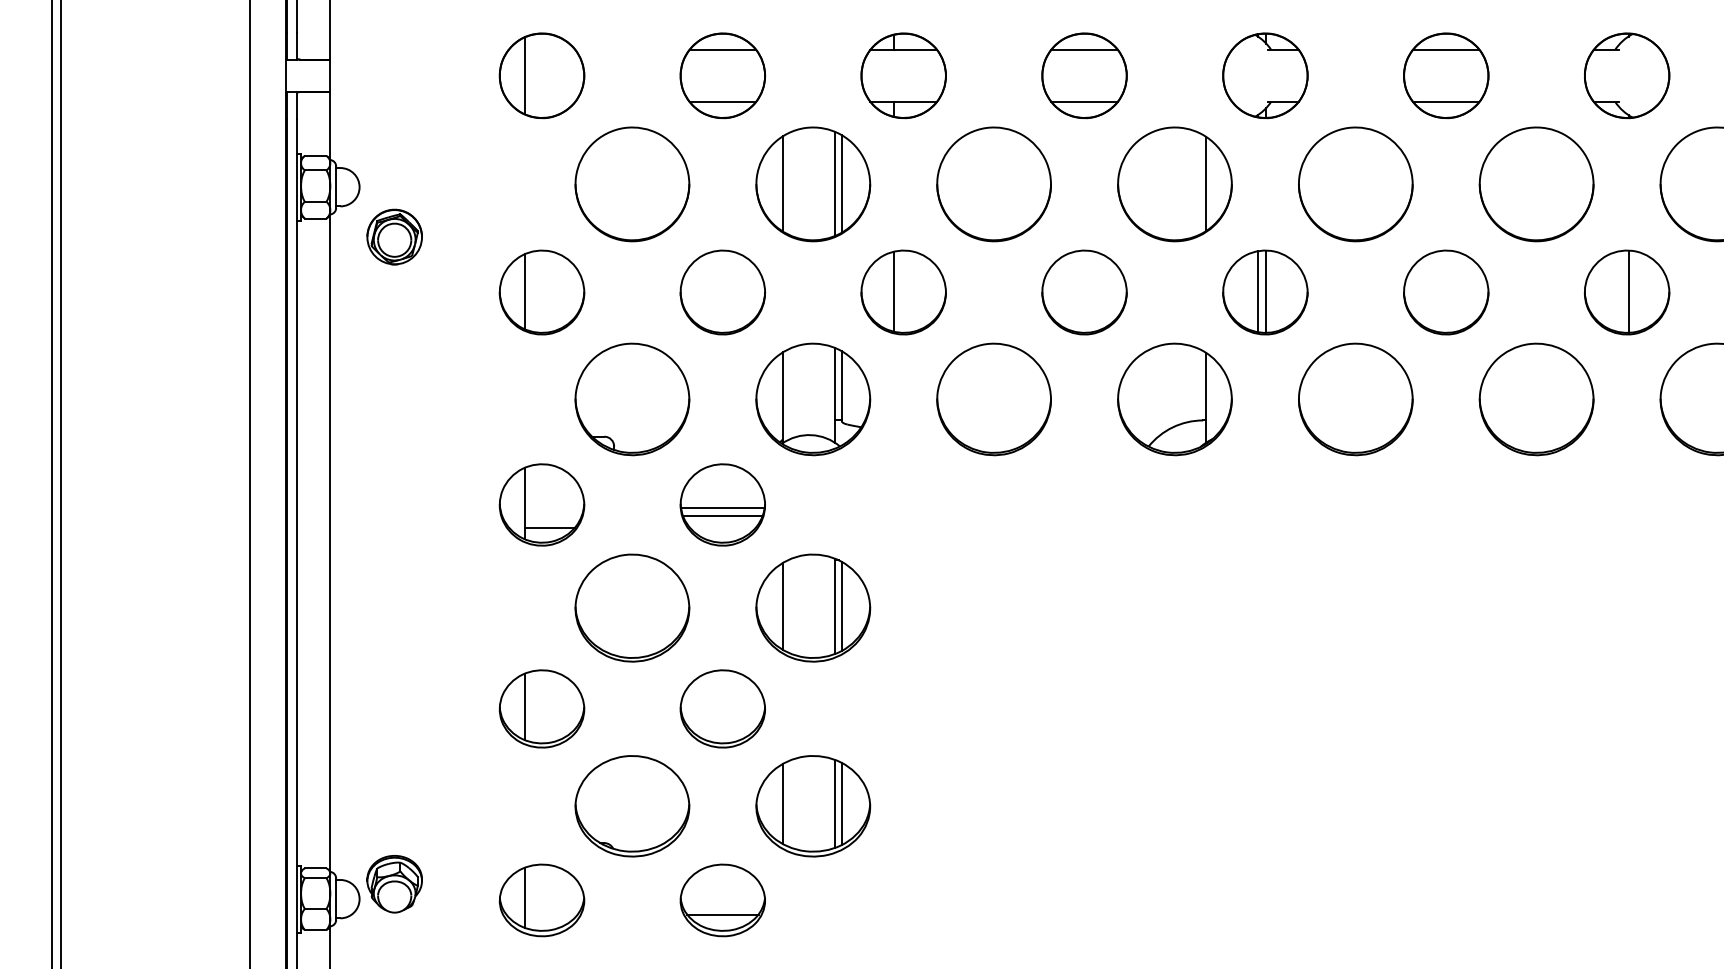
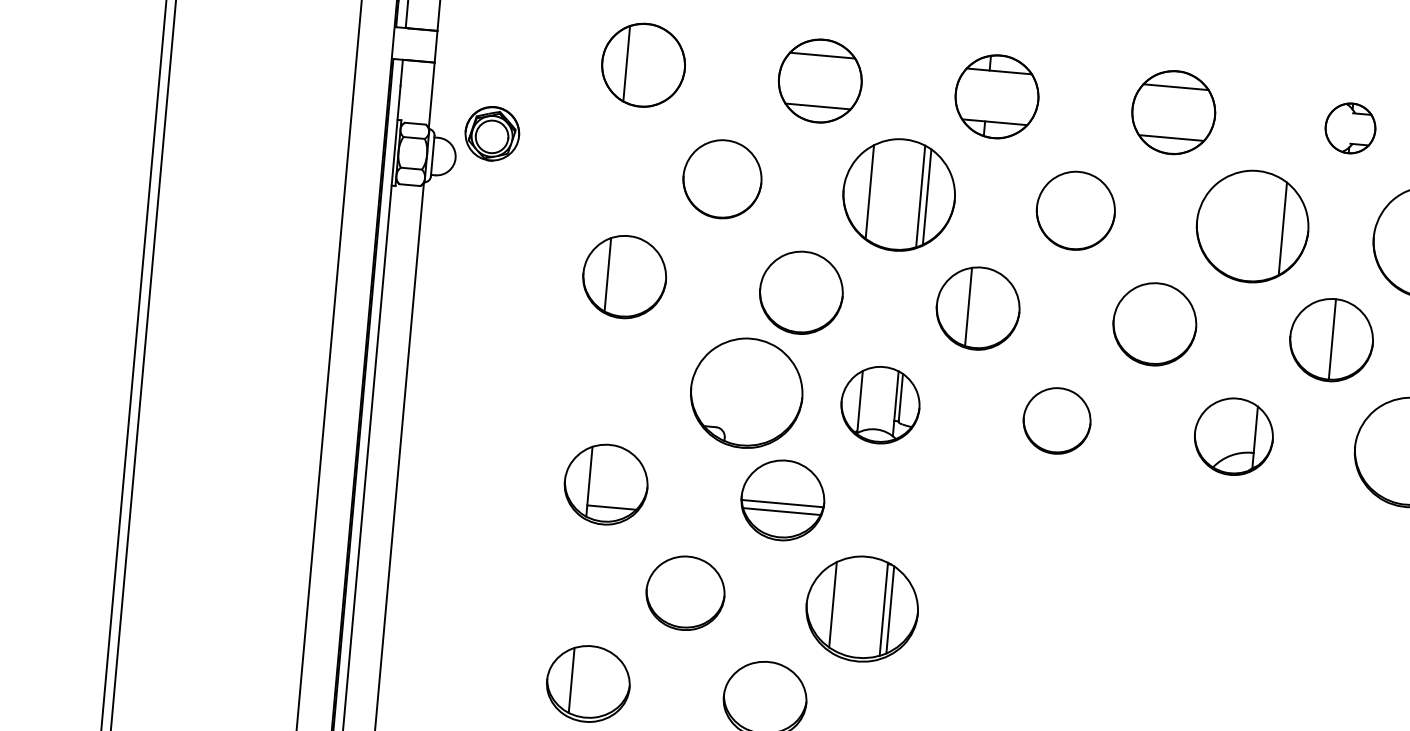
part: (1265, 75) -> (1350, 128), size x0.6
part: (632, 184) -> (722, 179), size x0.7
part: (993, 184) -> (1075, 210), size x0.7
part: (394, 236) -> (492, 133), moved
line: (1257, 291) -> (1323, 338), removed
part: (632, 399) -> (746, 393), moved
part: (813, 399) -> (880, 405), size x0.7
part: (993, 399) -> (1056, 420), size x0.6
part: (1174, 399) -> (1233, 436), size x0.7
part: (632, 607) -> (685, 592), size x0.7

